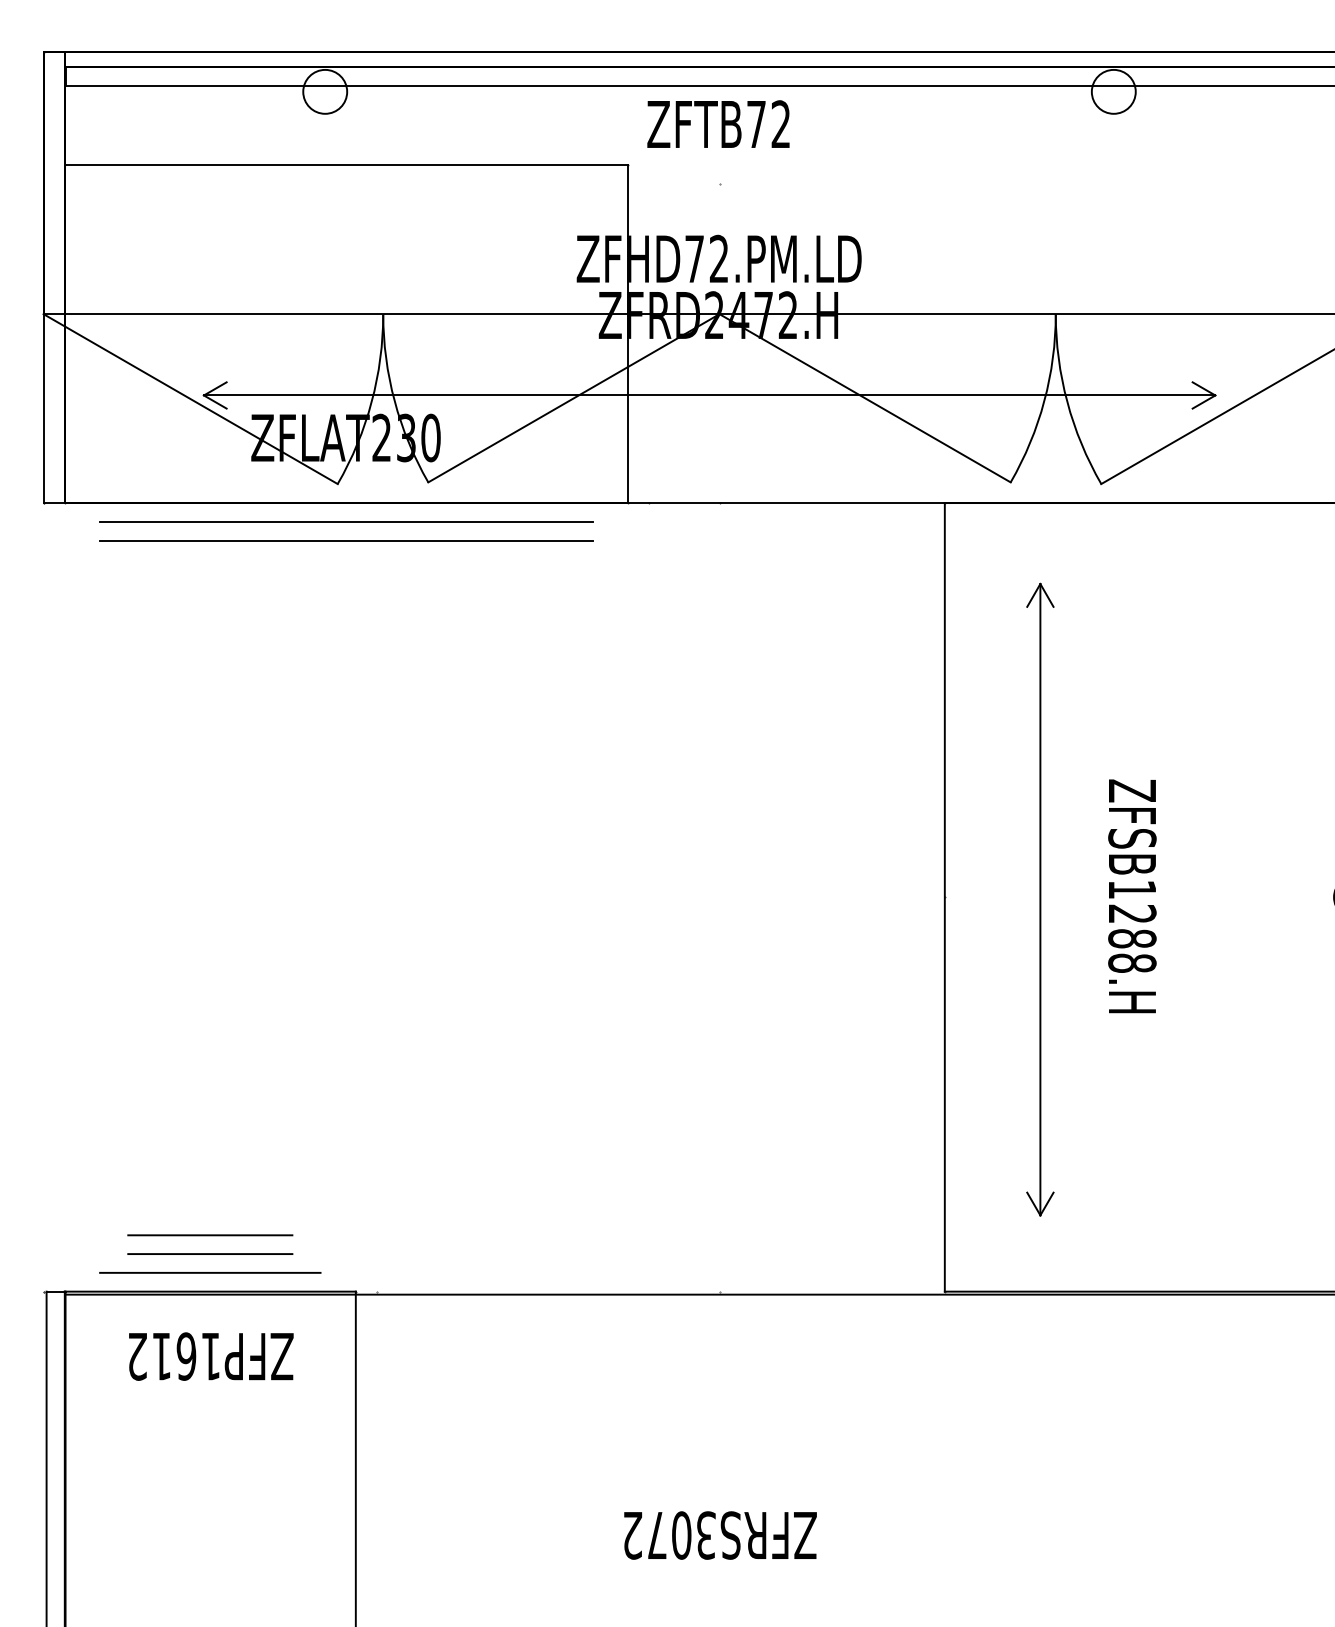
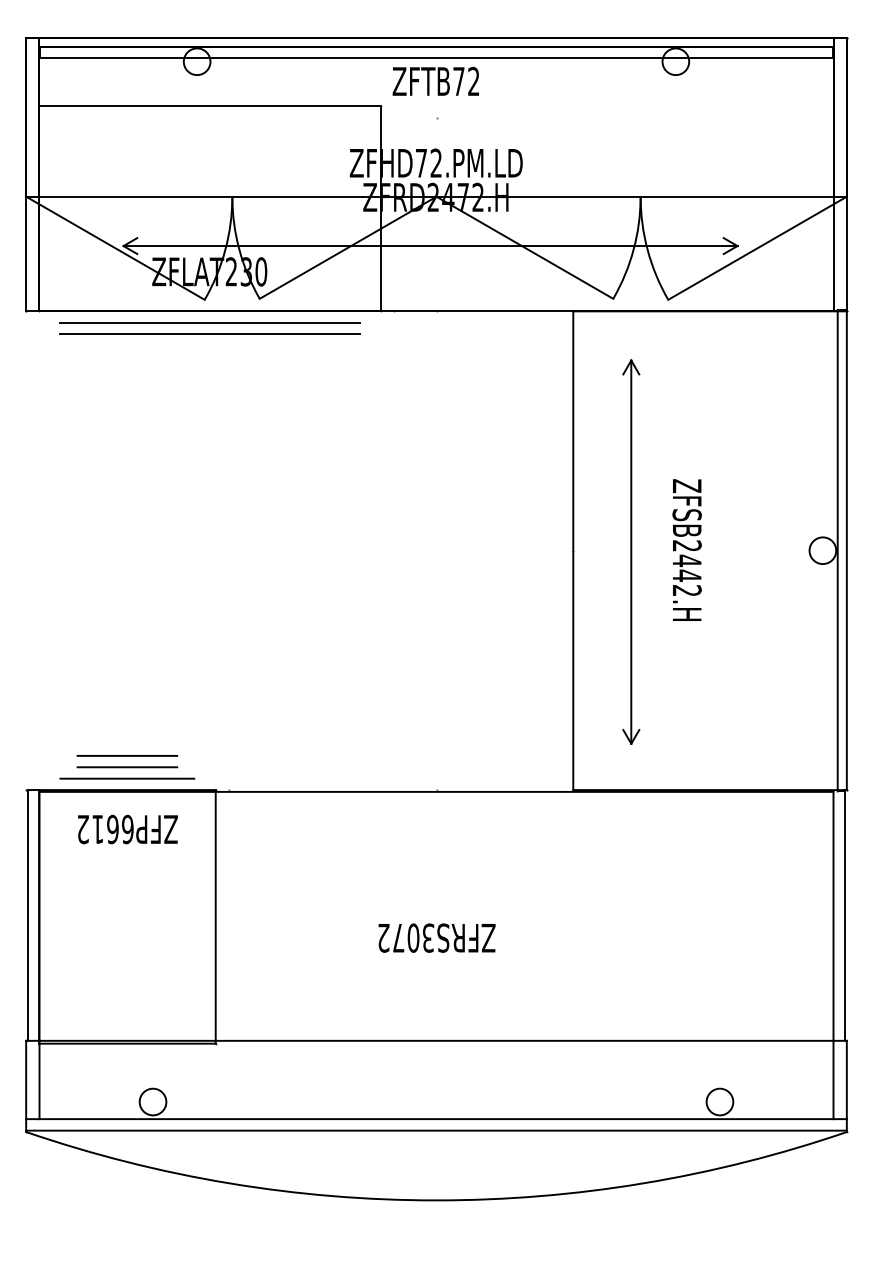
text: (1131, 926) -> (686, 568), ZFSB1288.H -> ZFSB2442.H
text: (210, 1356) -> (127, 829), ZFP1612 -> ZFP6612

